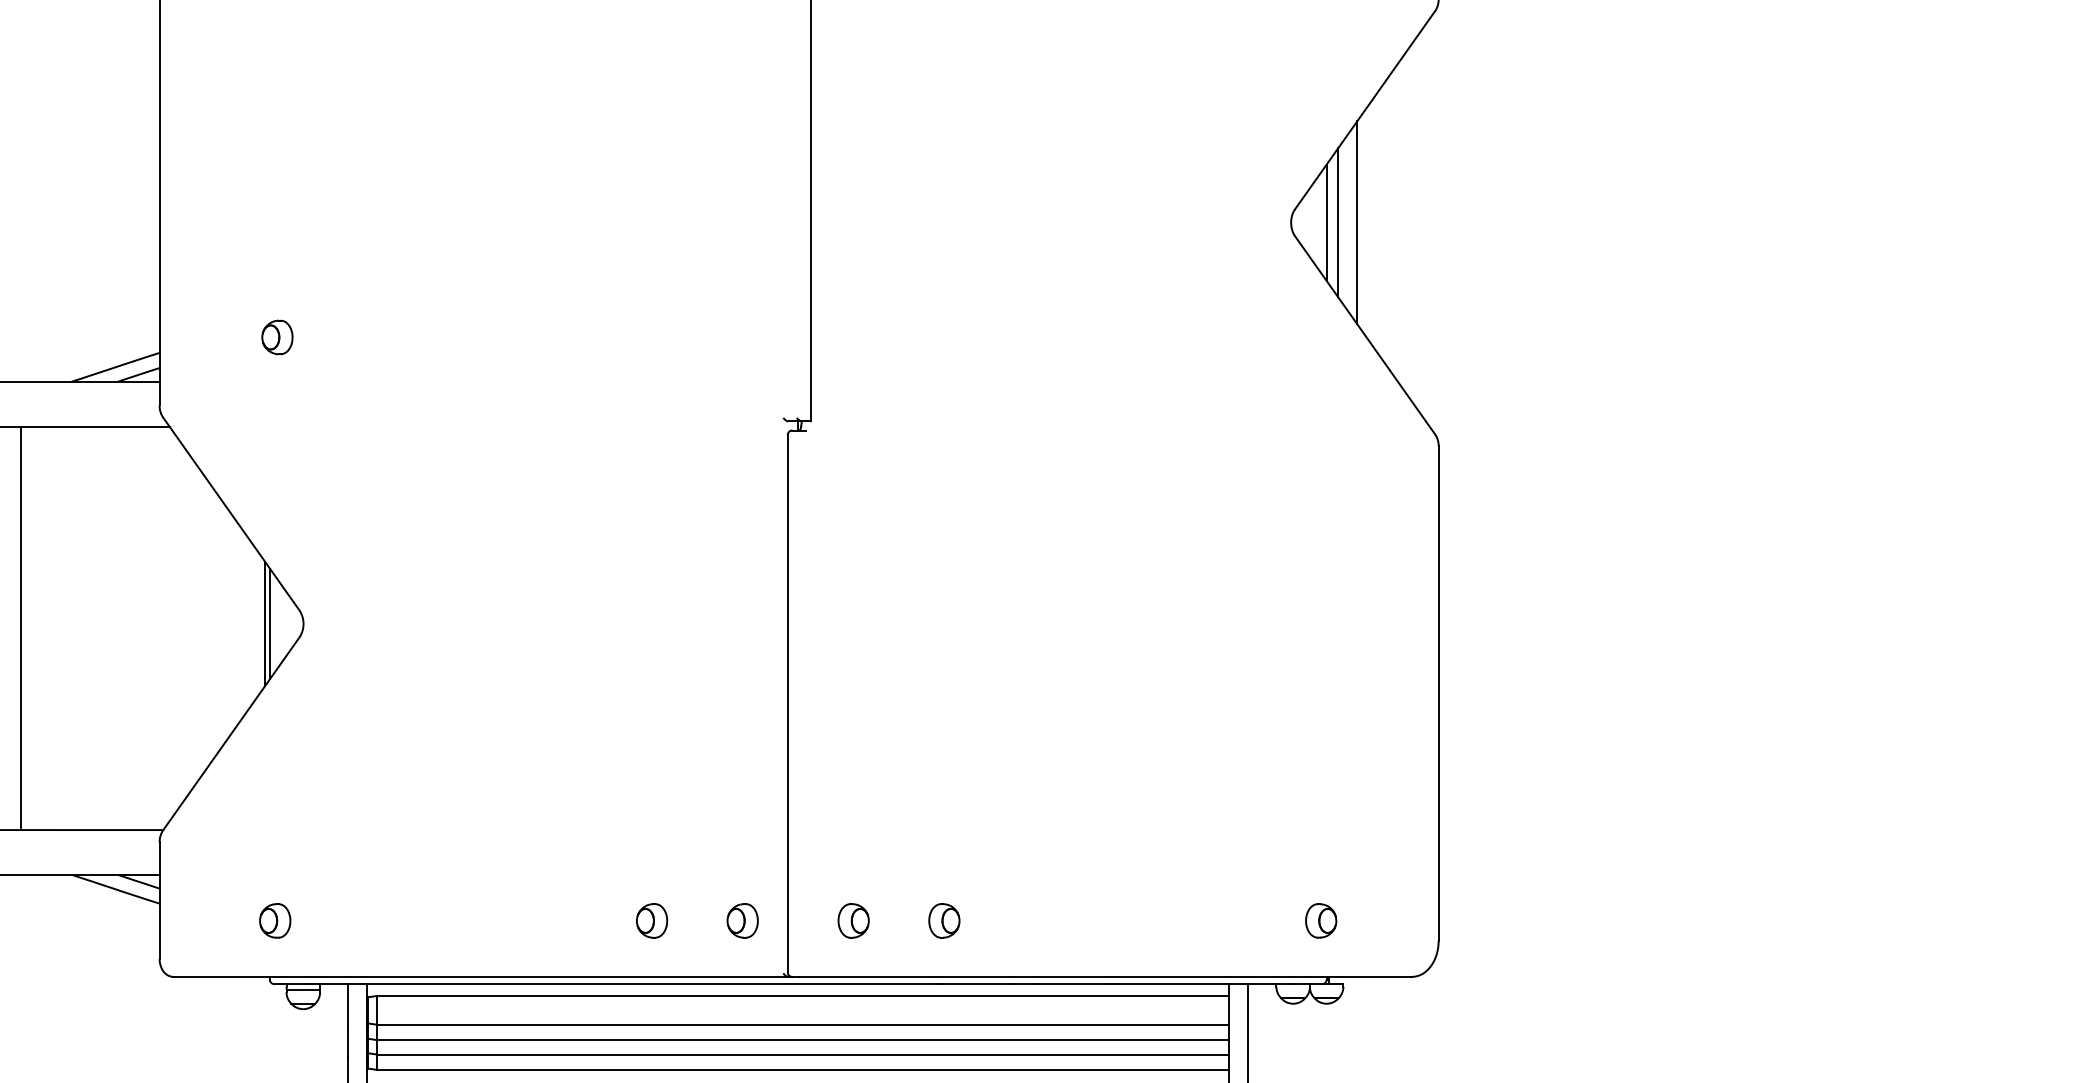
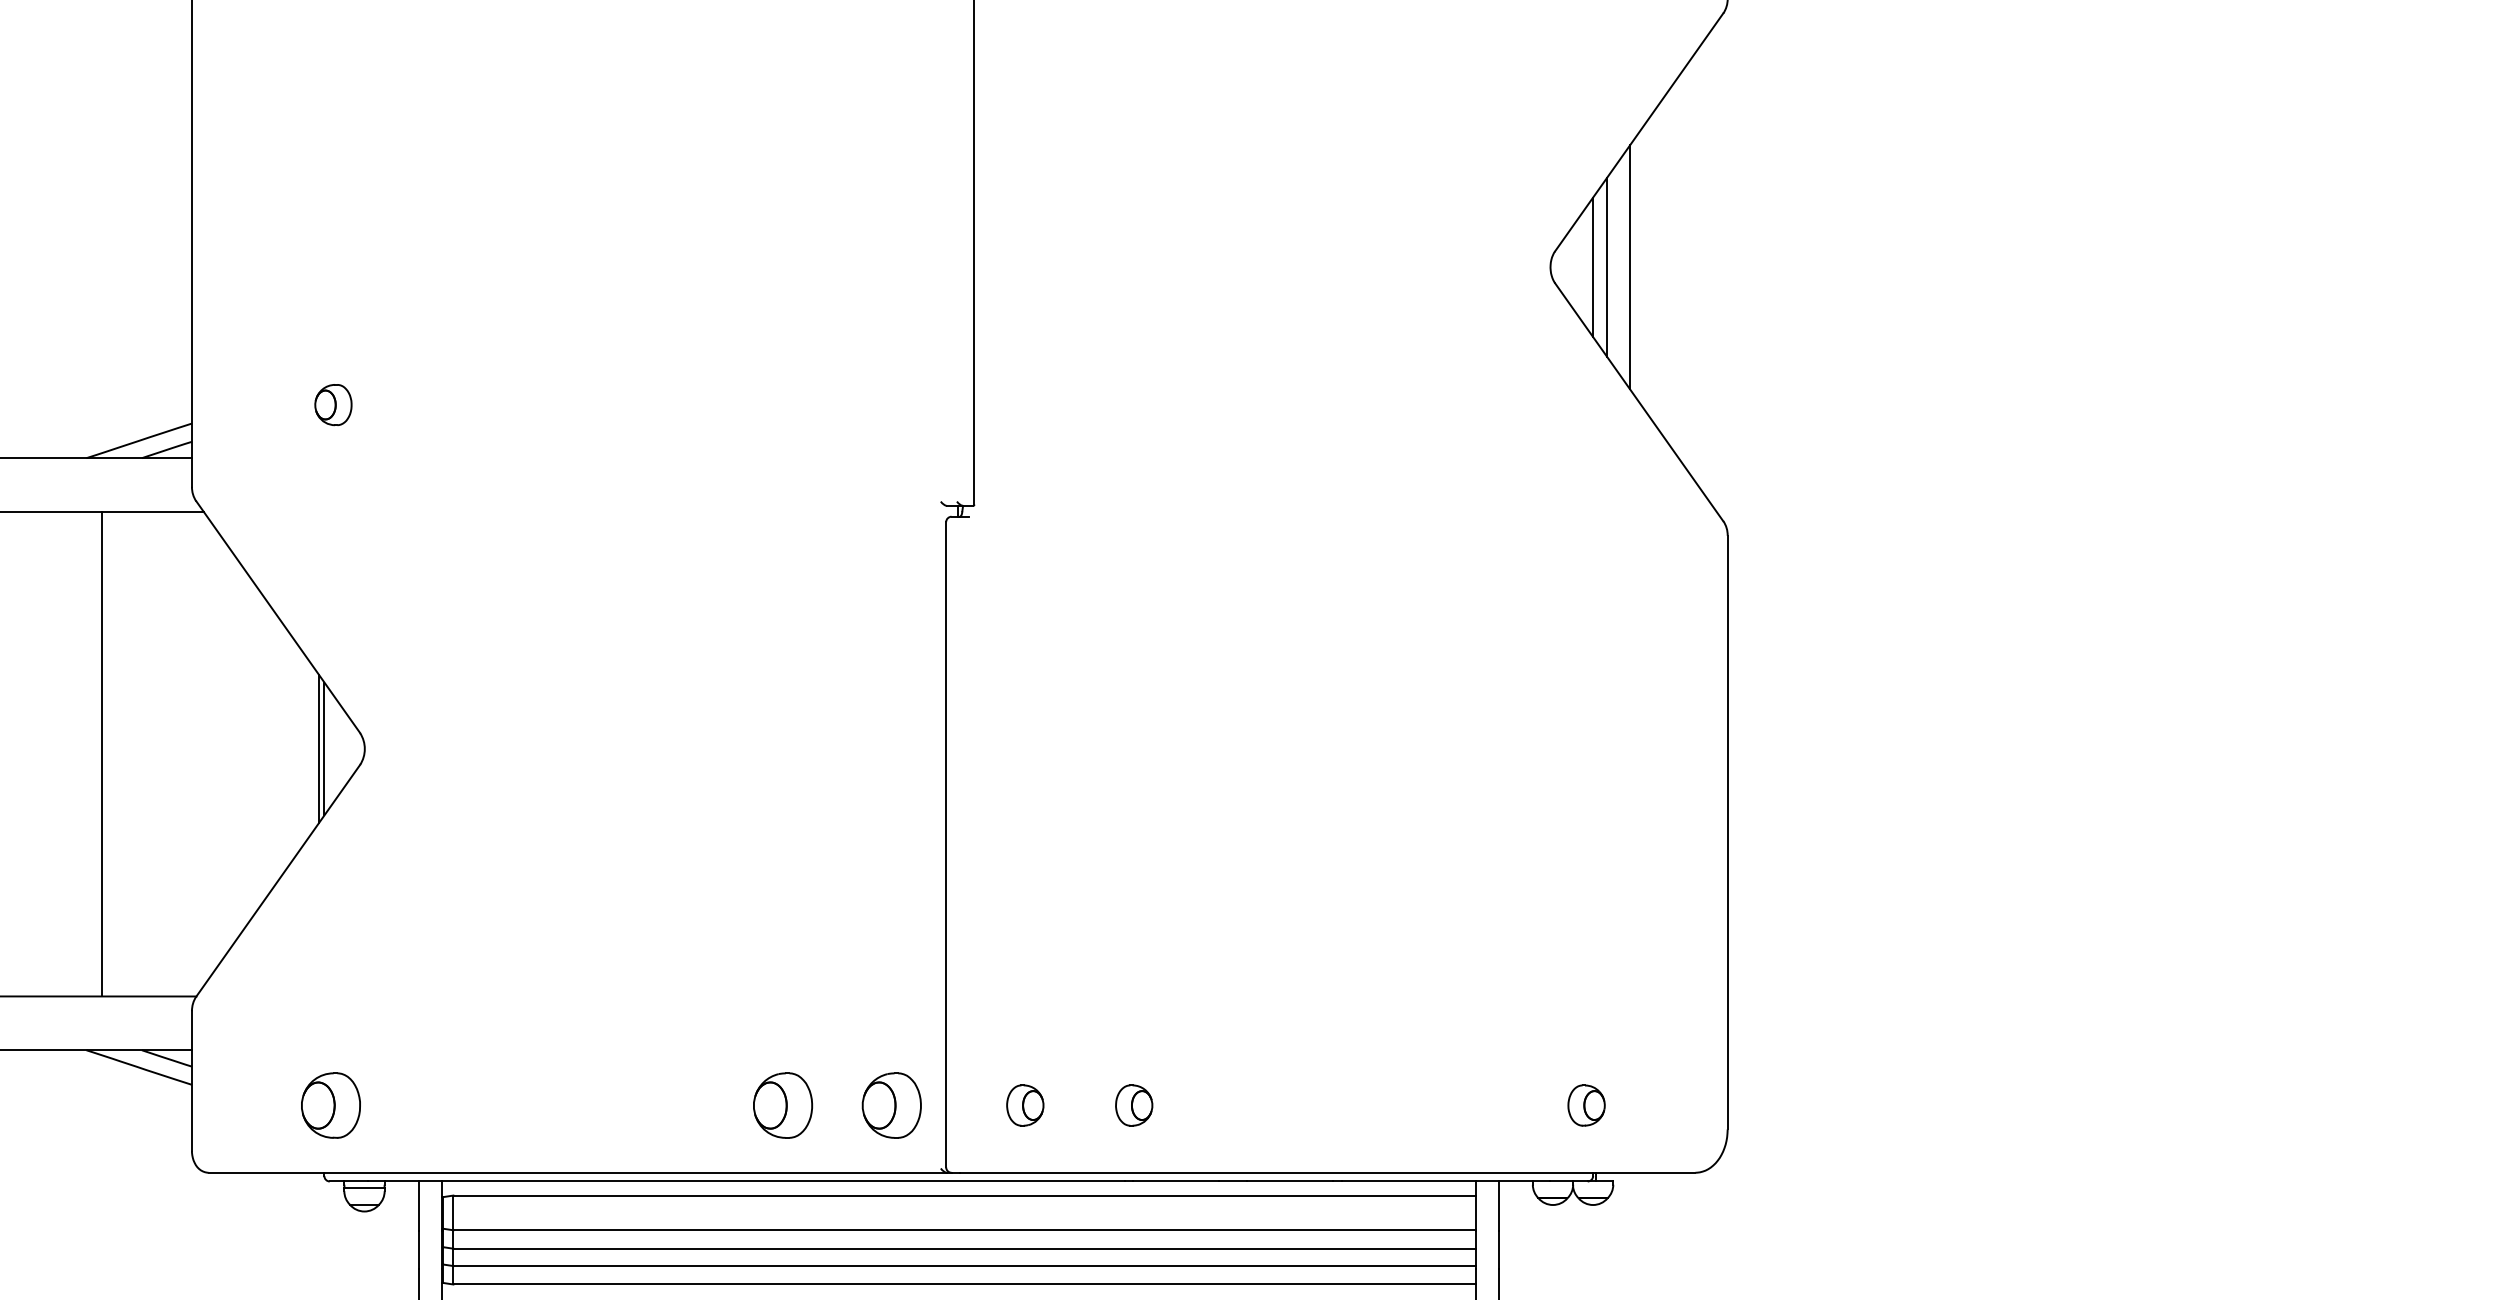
line: (20, 628) -> (102, 754), moved
part: (274, 920) -> (330, 1105), size x1.6
part: (652, 920) -> (783, 1105), size x1.6
part: (743, 920) -> (892, 1105), size x1.6

